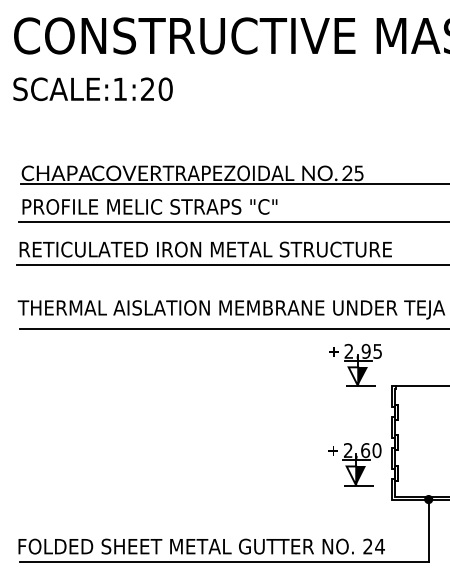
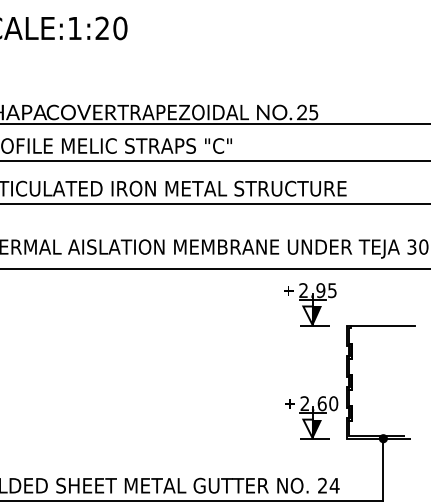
part: (354, 464) -> (311, 417), moved

